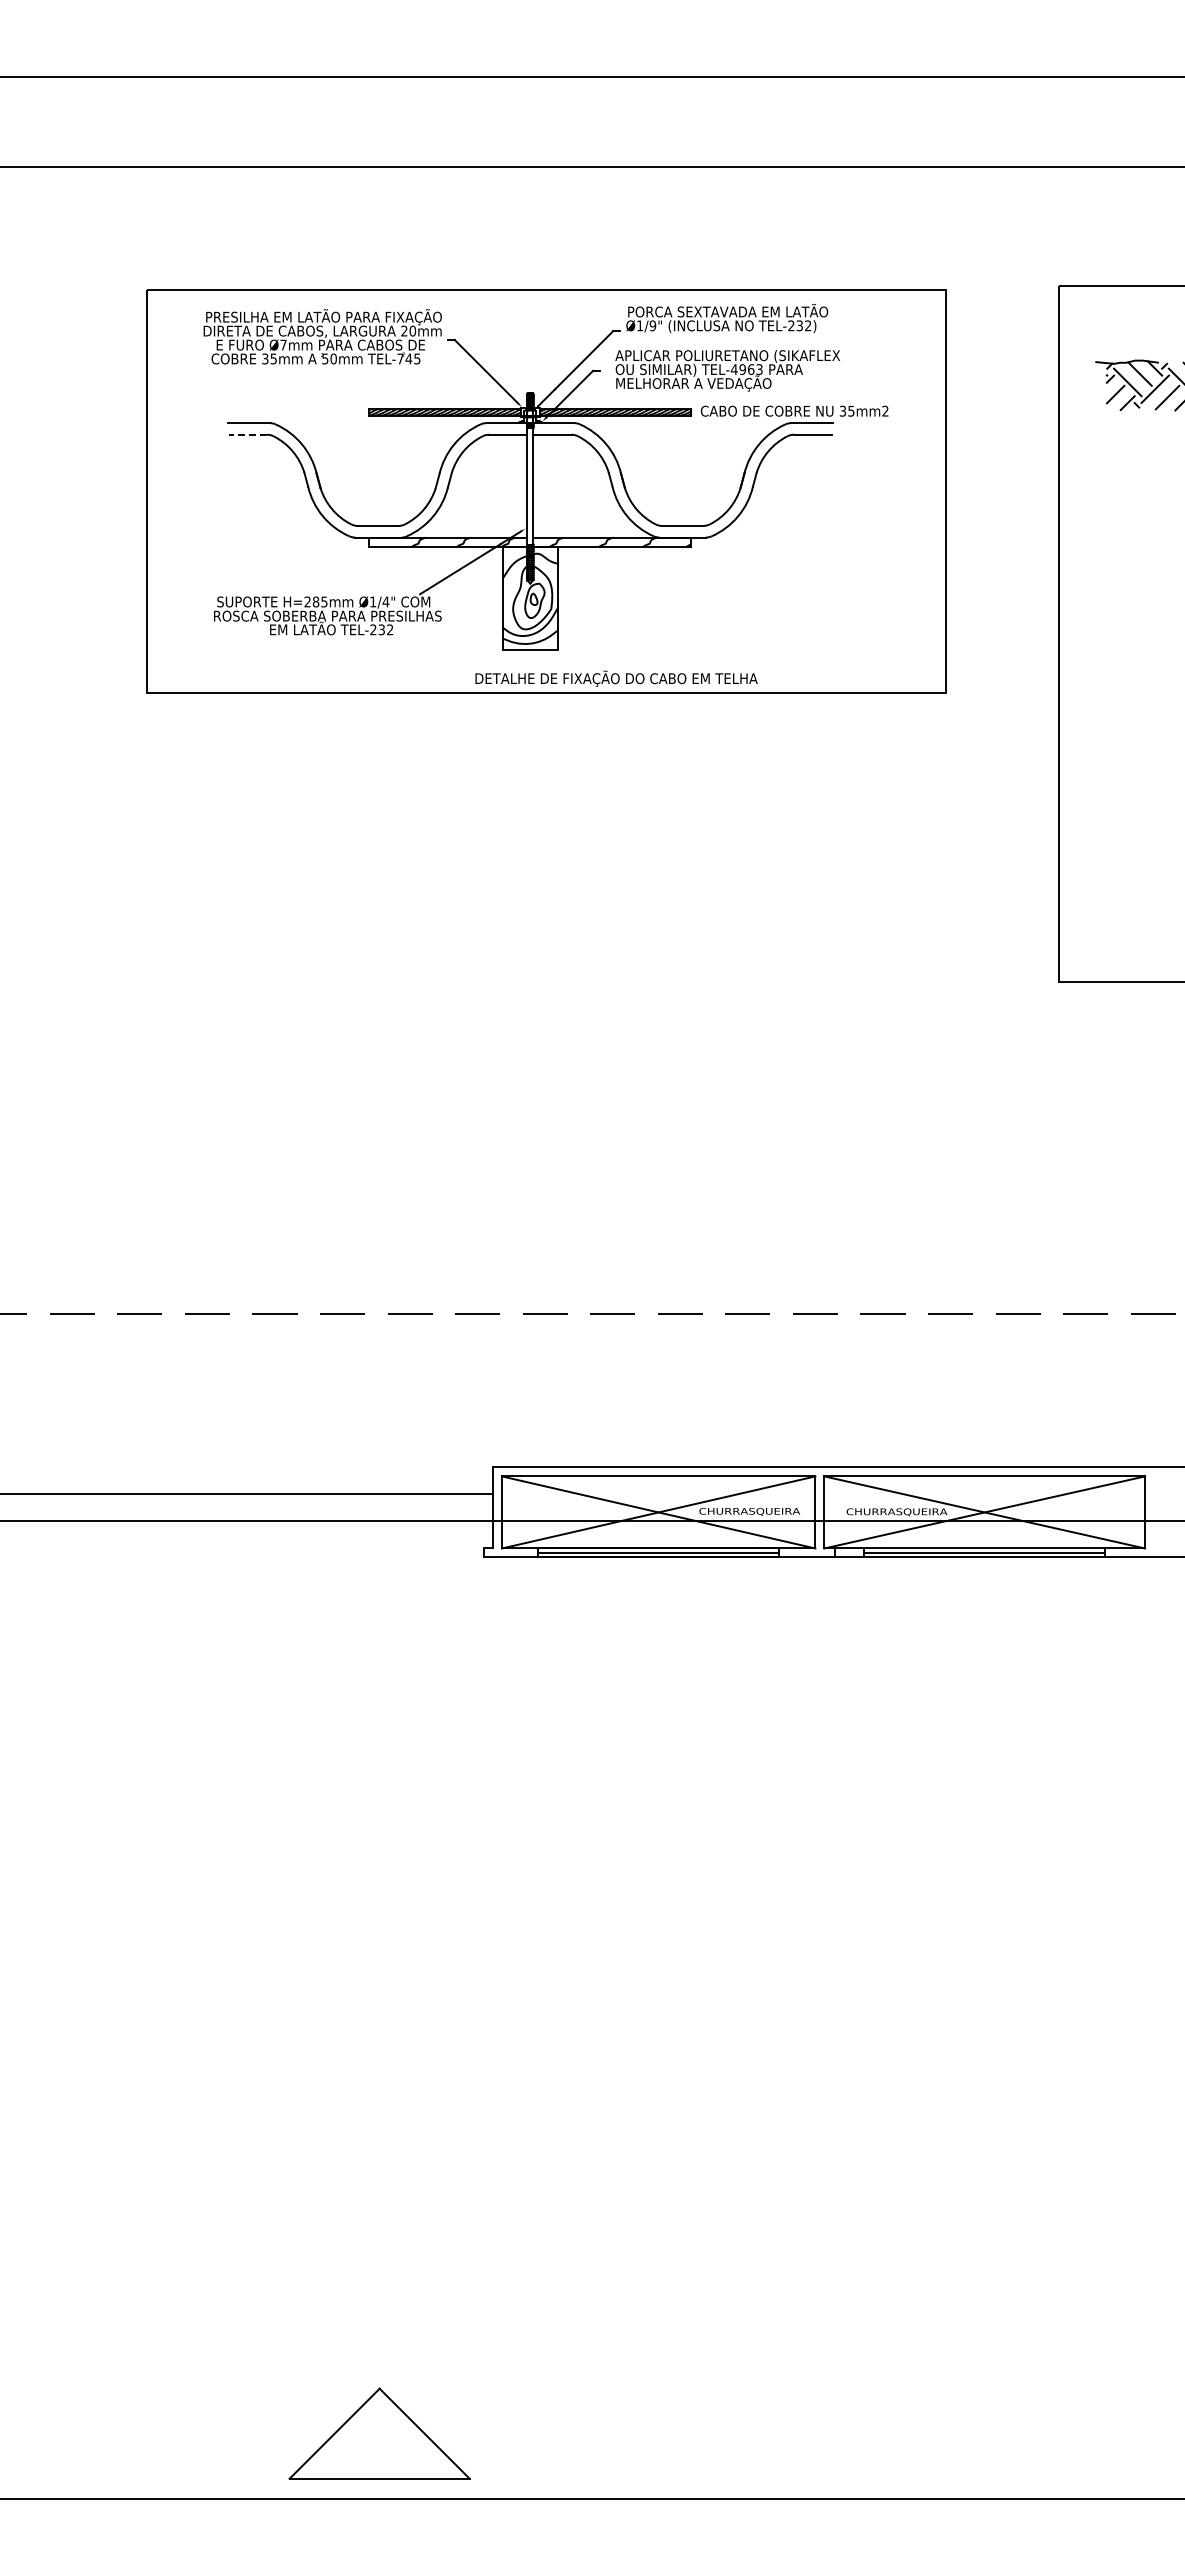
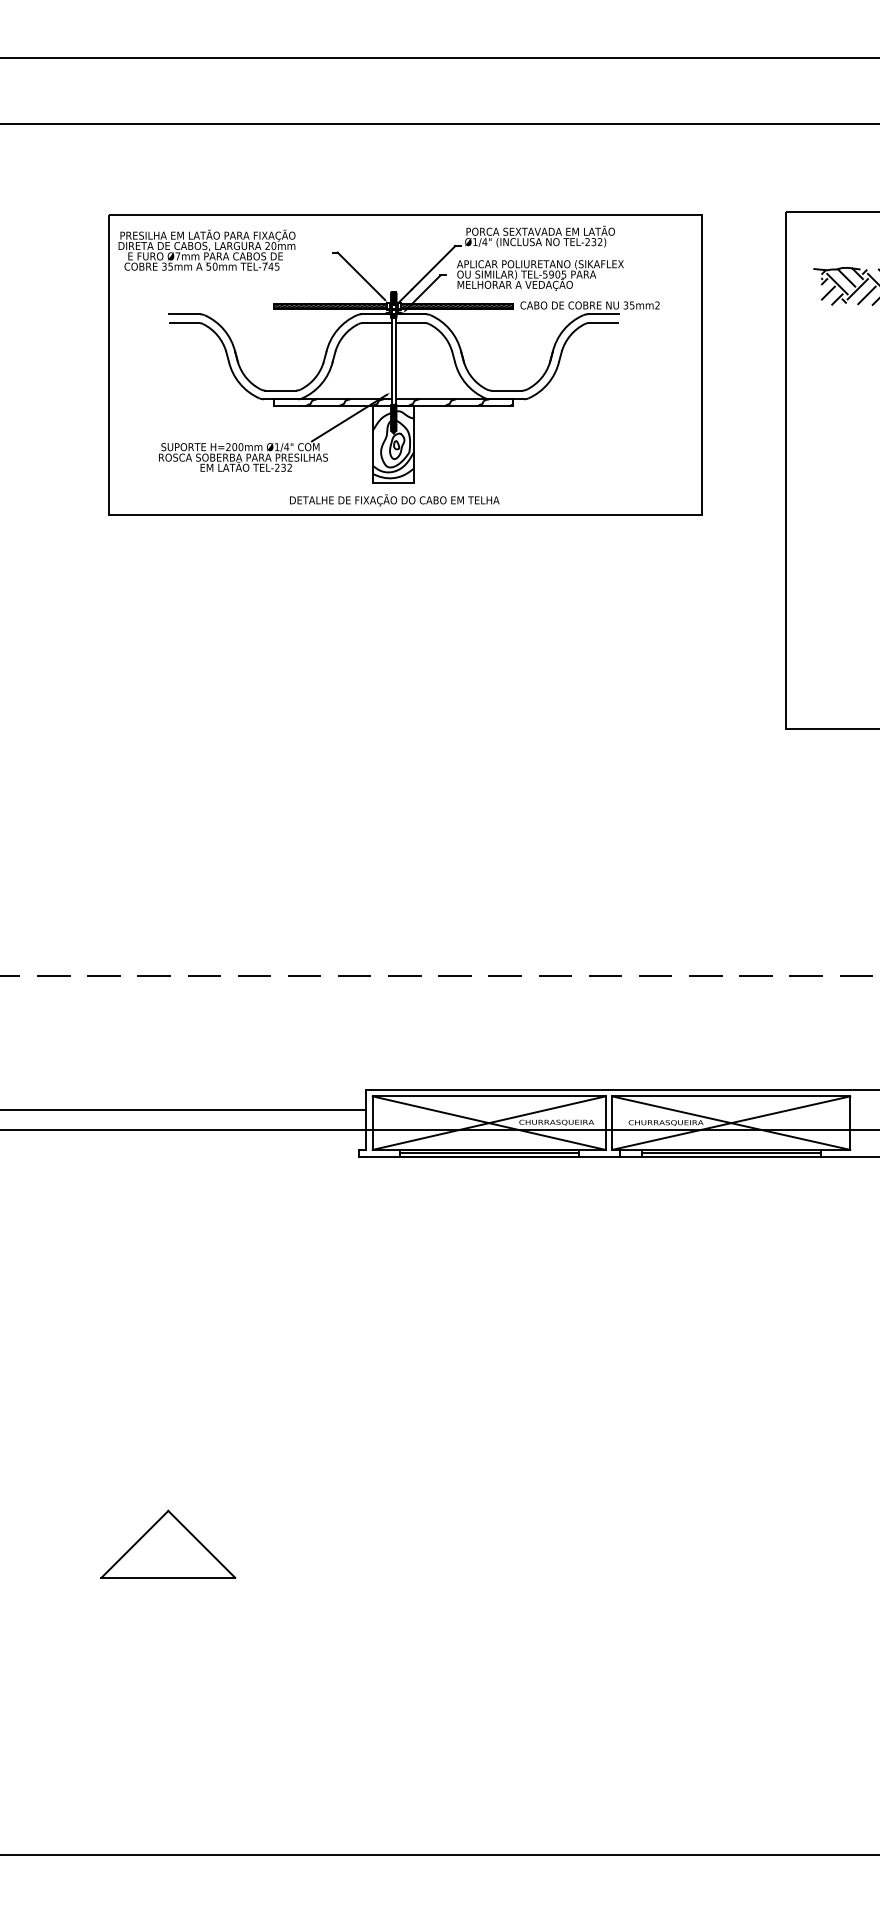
text: (652, 325) -> (484, 241), Ø1/9" -> Ø1/4"
text: (322, 336) -> (206, 250), moved
text: (746, 369) -> (554, 274), TEL-4963 -> TEL-5905
line: (247, 434) -> (183, 322), dashed -> solid
text: (319, 601) -> (237, 446), H=285mm -> H=200mm
text: (616, 678) -> (394, 500), moved
part: (379, 2433) -> (168, 1544), moved

